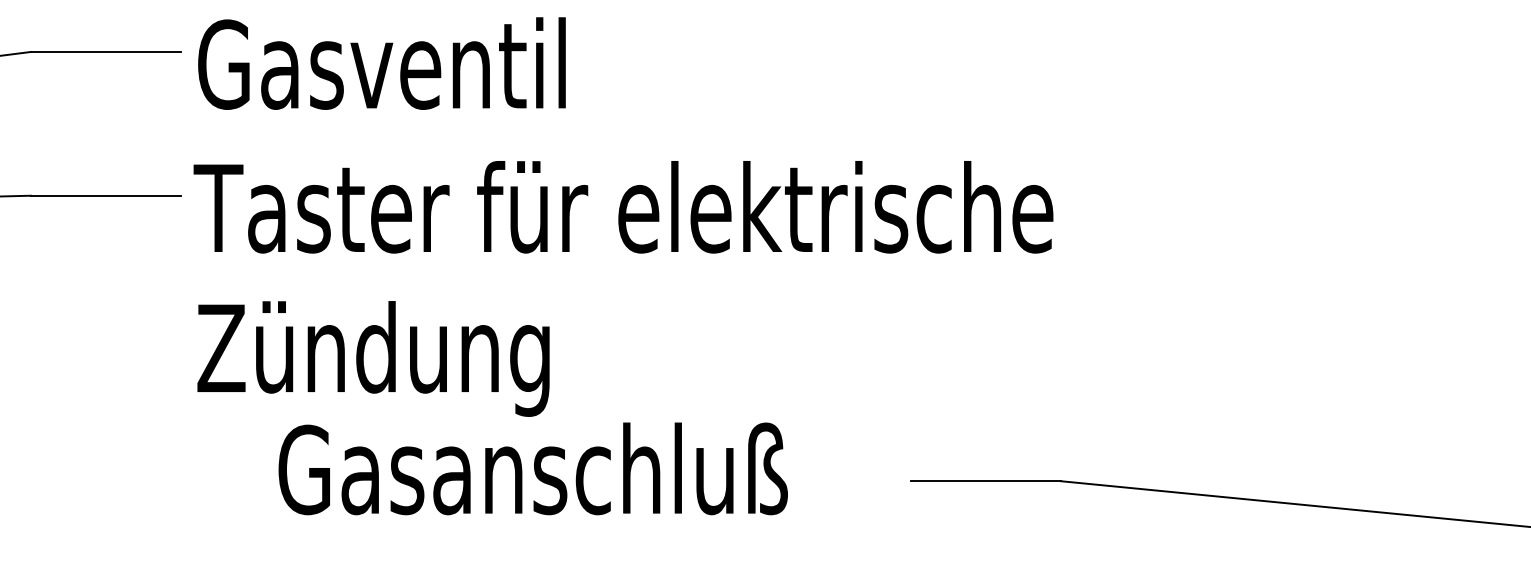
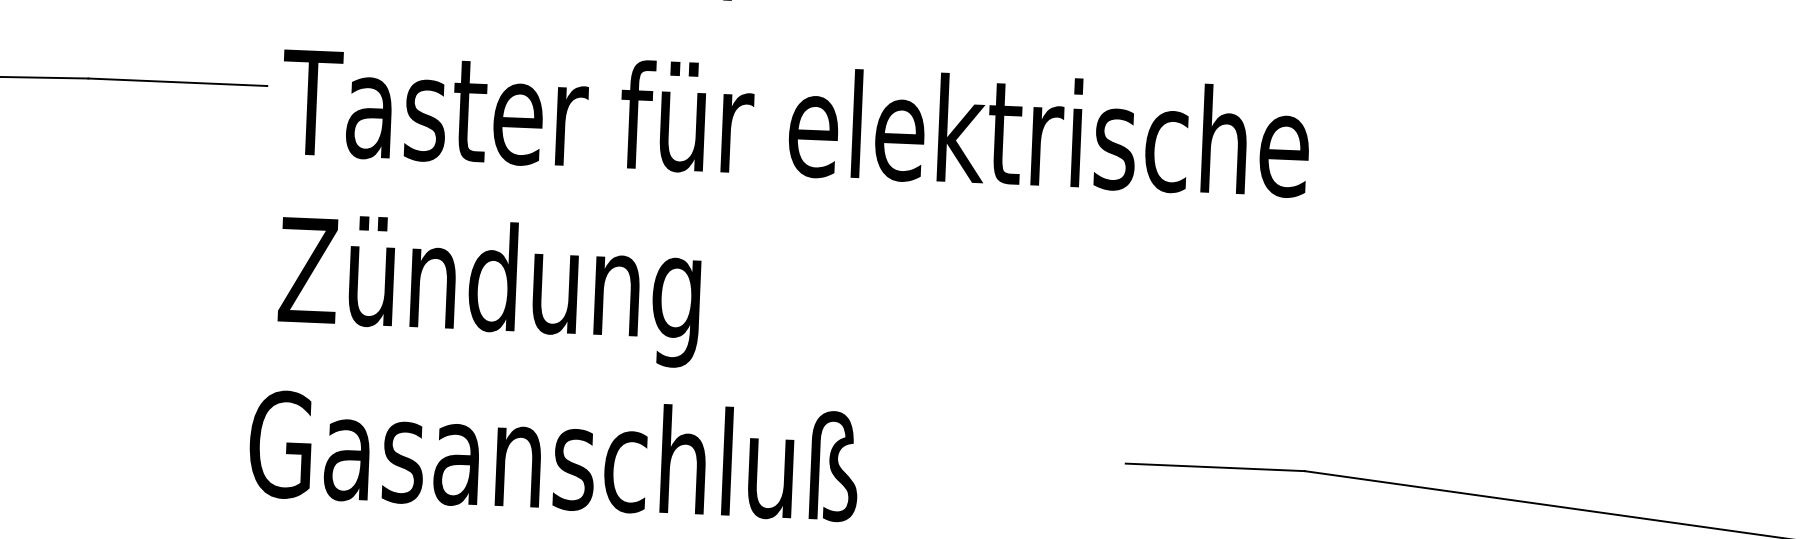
text: (532, 468) -> (553, 454), moved

